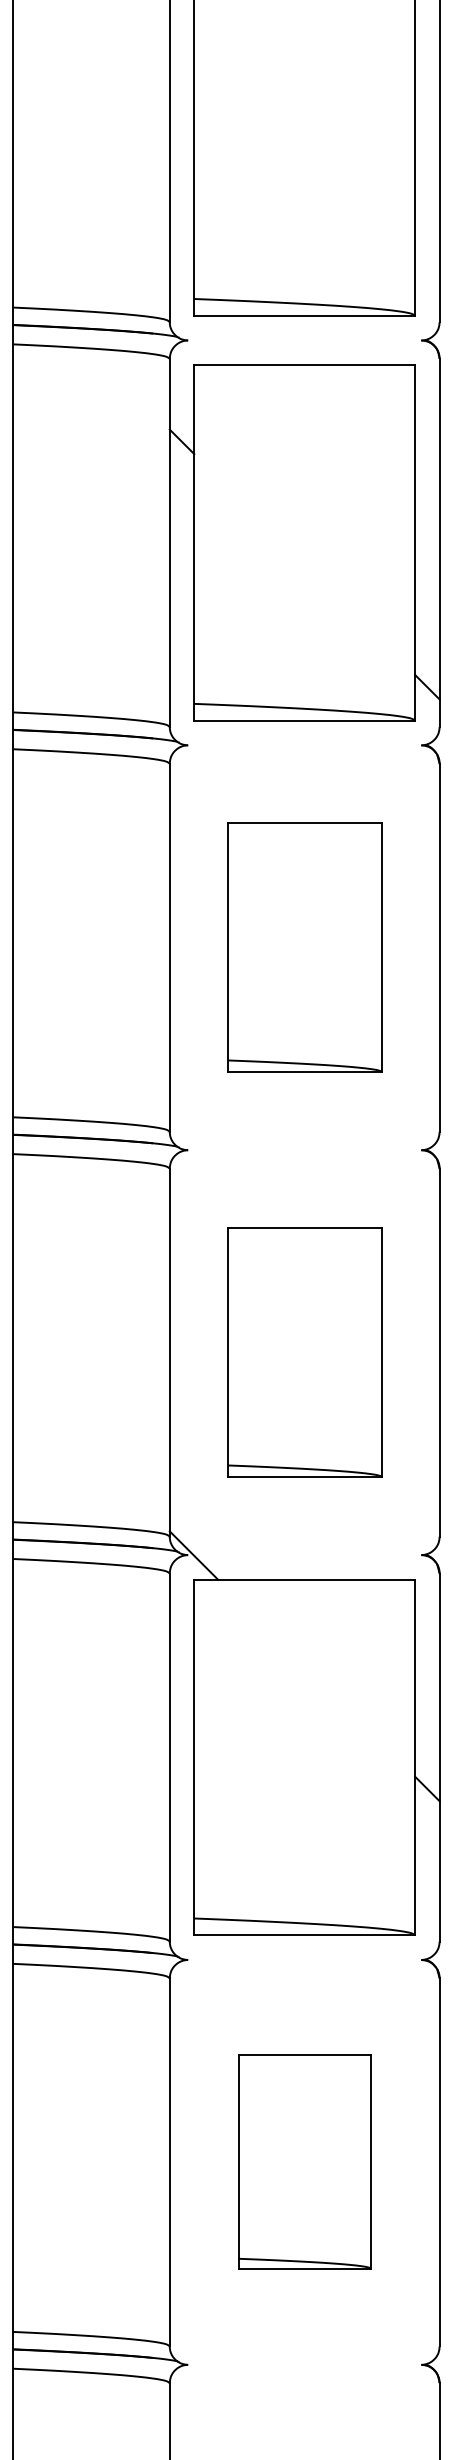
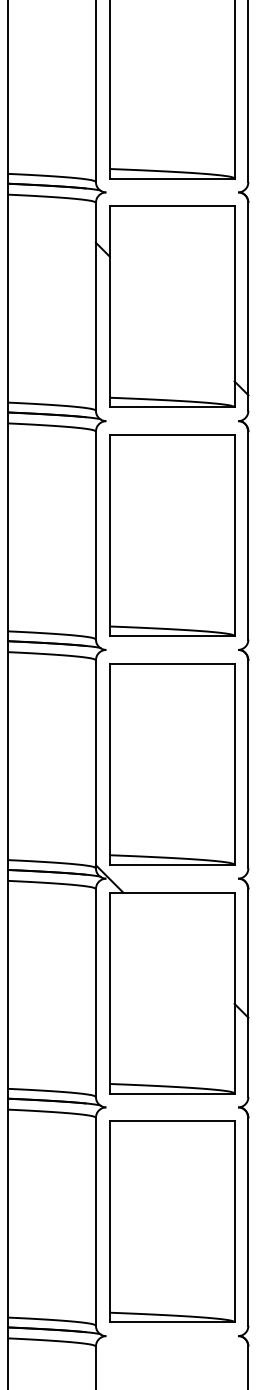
part: (305, 947) -> (172, 535), size x1.43
part: (305, 1353) -> (172, 764), size x1.43
part: (305, 2161) -> (172, 1221), size x1.67

